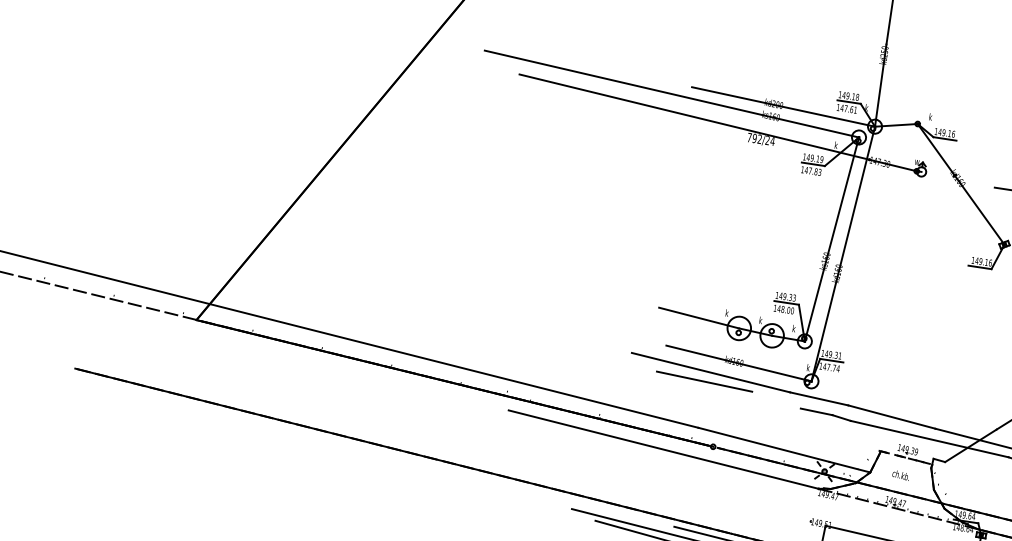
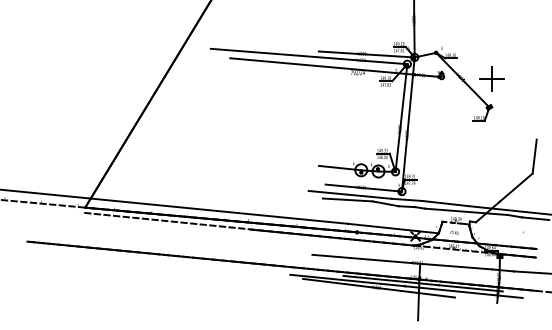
line: (776, 399) -> (385, 203), added
line: (505, 407) -> (248, 228), added
line: (723, 499) -> (366, 258), added

